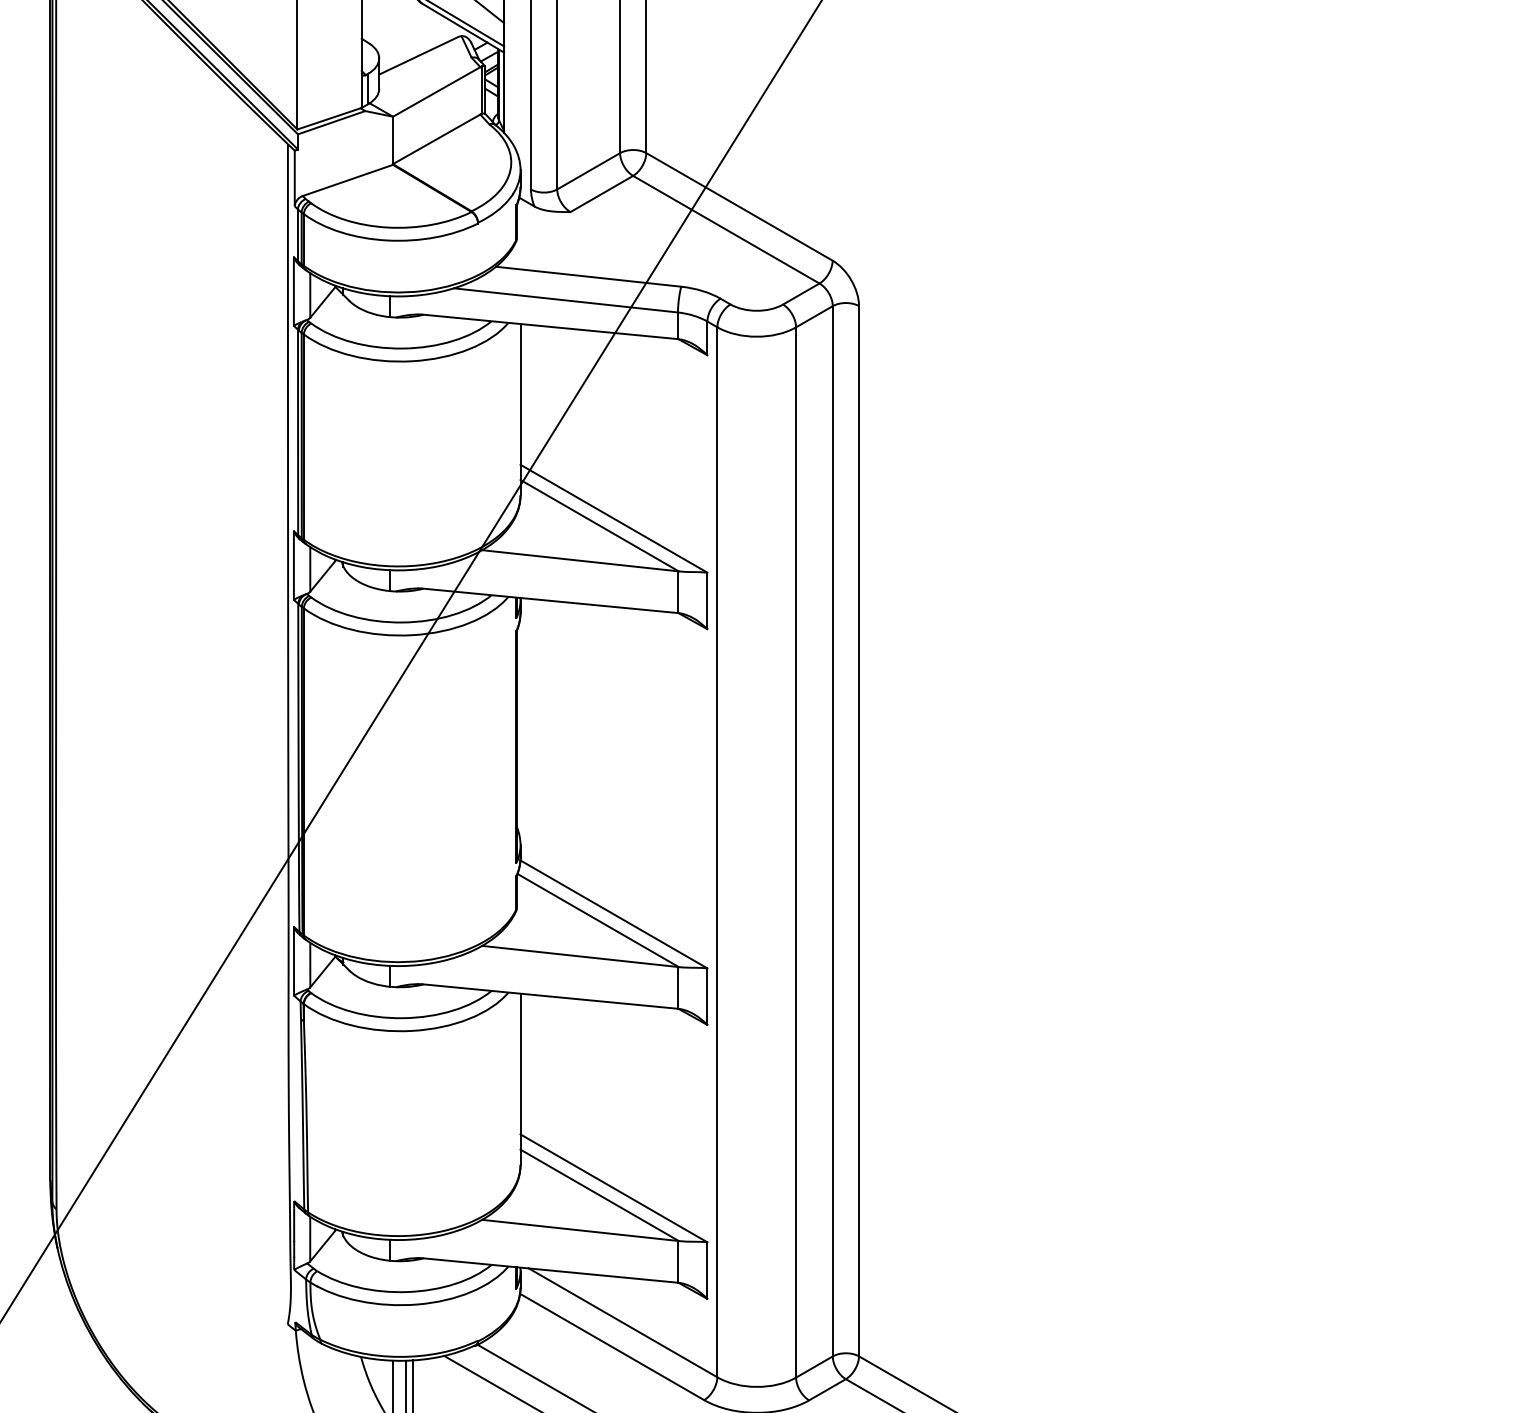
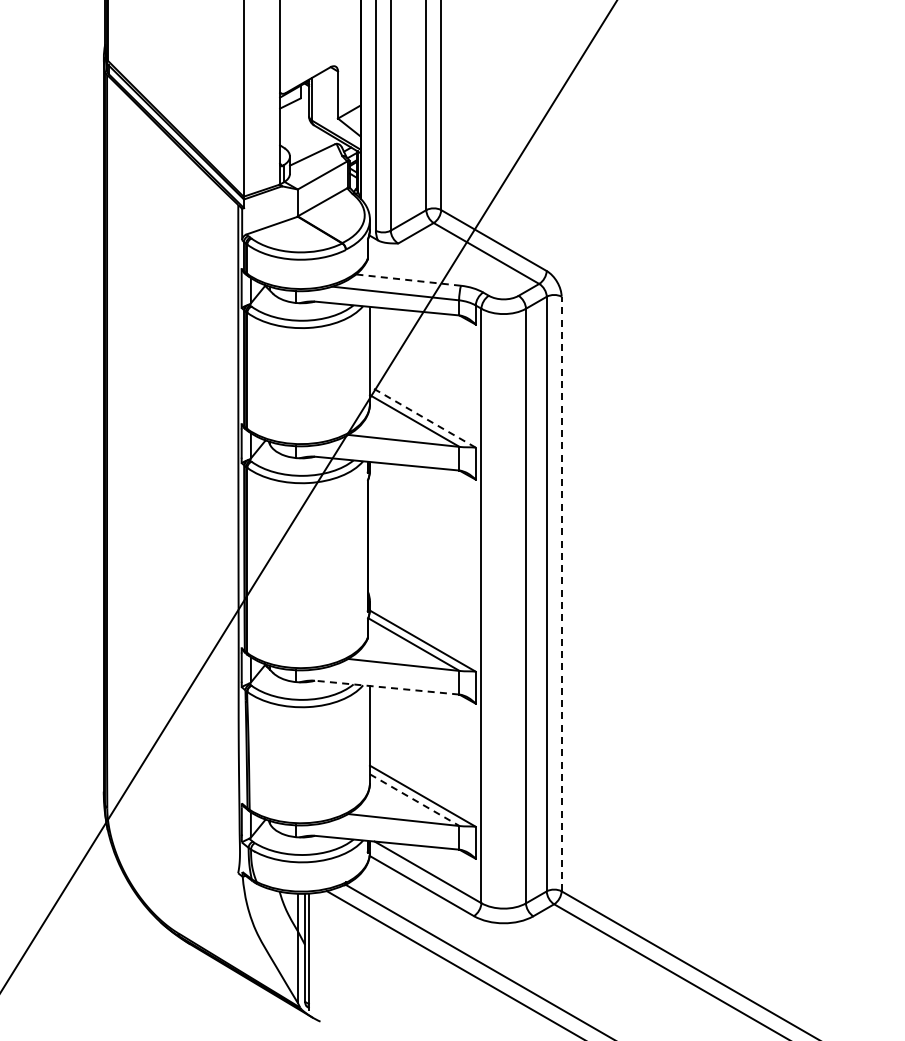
line: (588, 277) -> (408, 280), solid -> dashed
line: (613, 517) -> (422, 416), solid -> dashed
line: (858, 830) -> (561, 593), solid -> dashed
line: (549, 996) -> (386, 687), solid -> dashed
line: (599, 1195) -> (414, 800), solid -> dashed

